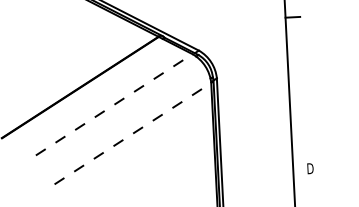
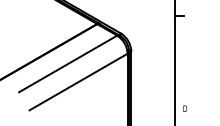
line: (114, 104) -> (68, 63), dashed -> solid
line: (132, 134) -> (78, 82), dashed -> solid

